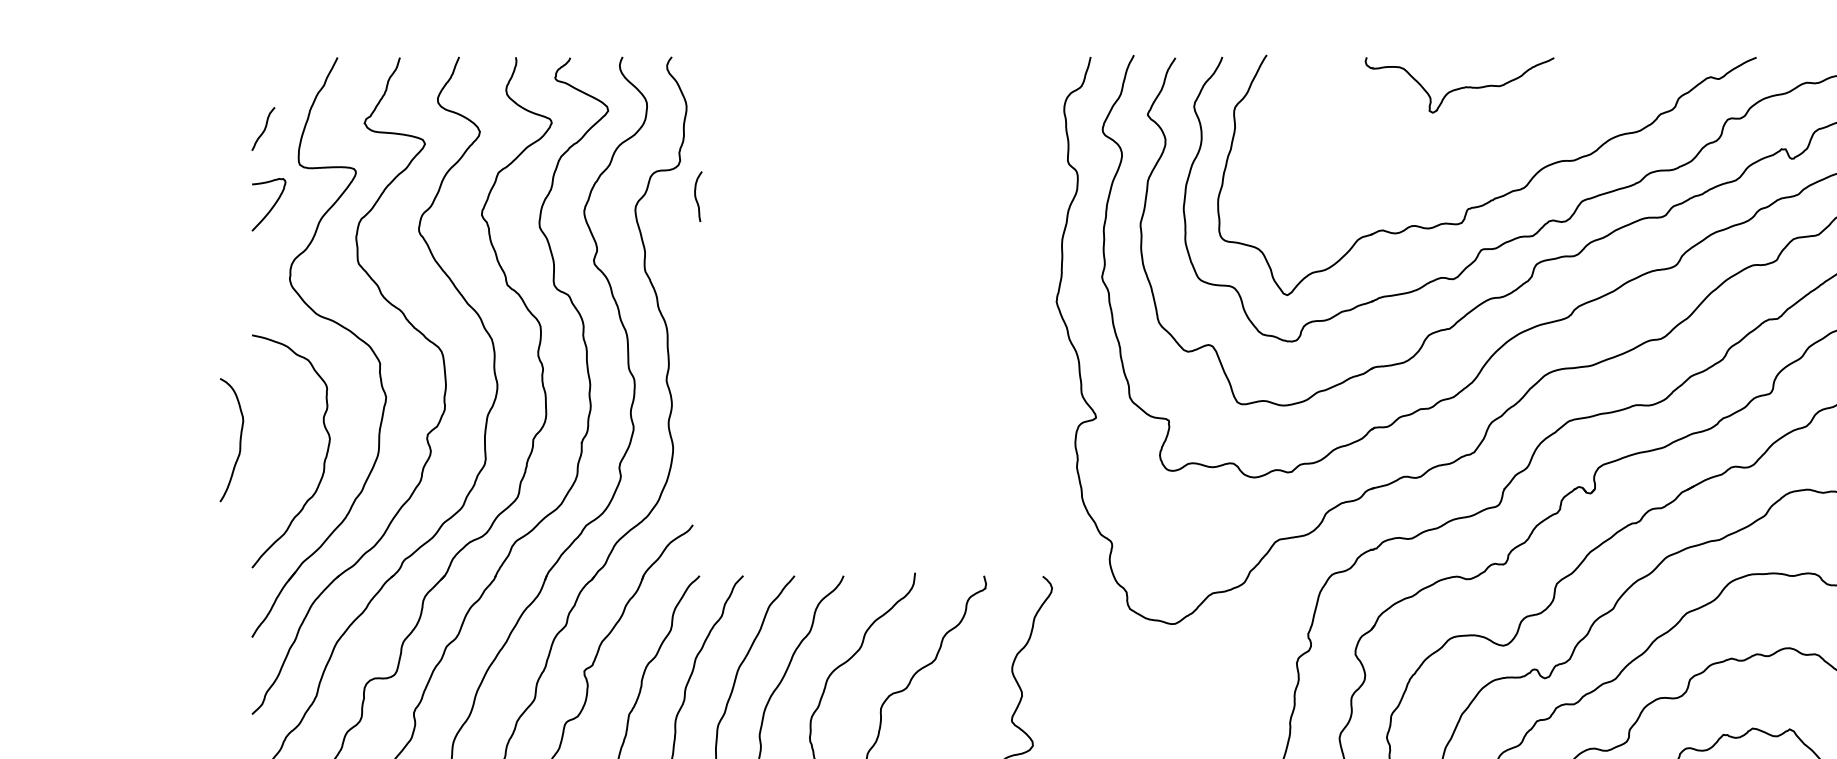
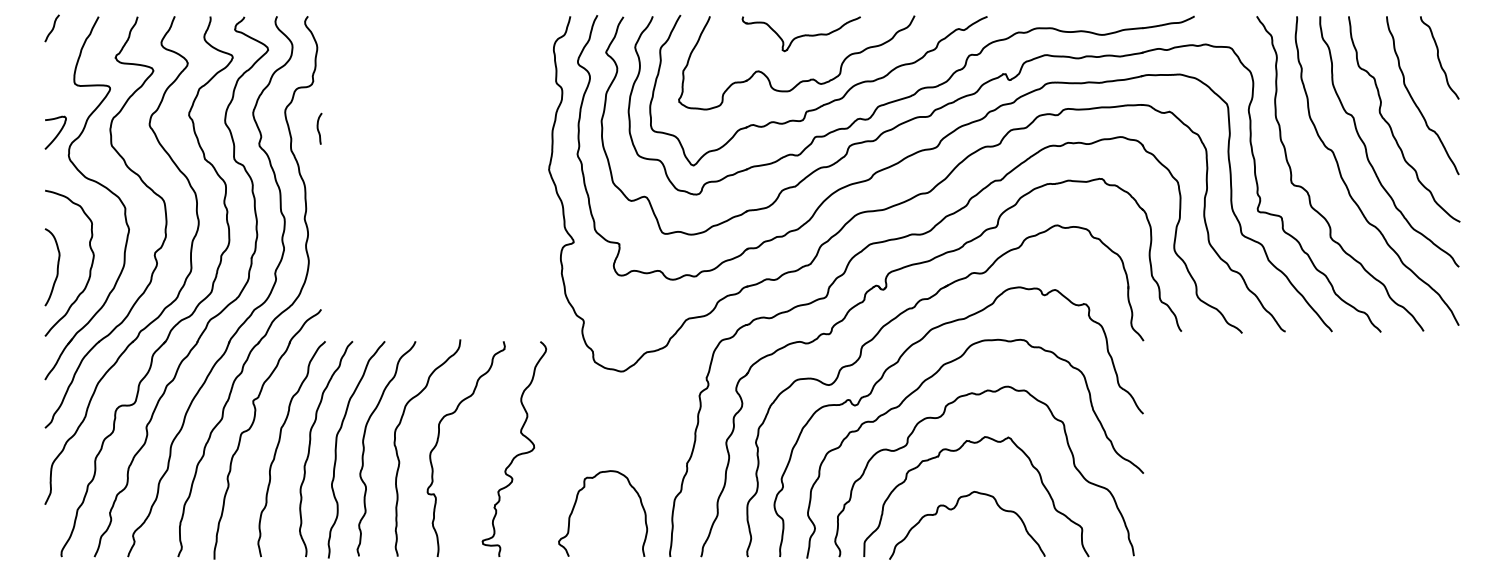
curve: (263, 129) -> (52, 28), moved
part: (1459, 159) -> (801, 80), added
curve: (696, 196) -> (318, 128), moved
curve: (271, 205) -> (57, 133), moved
curve: (238, 441) -> (56, 268), moved

